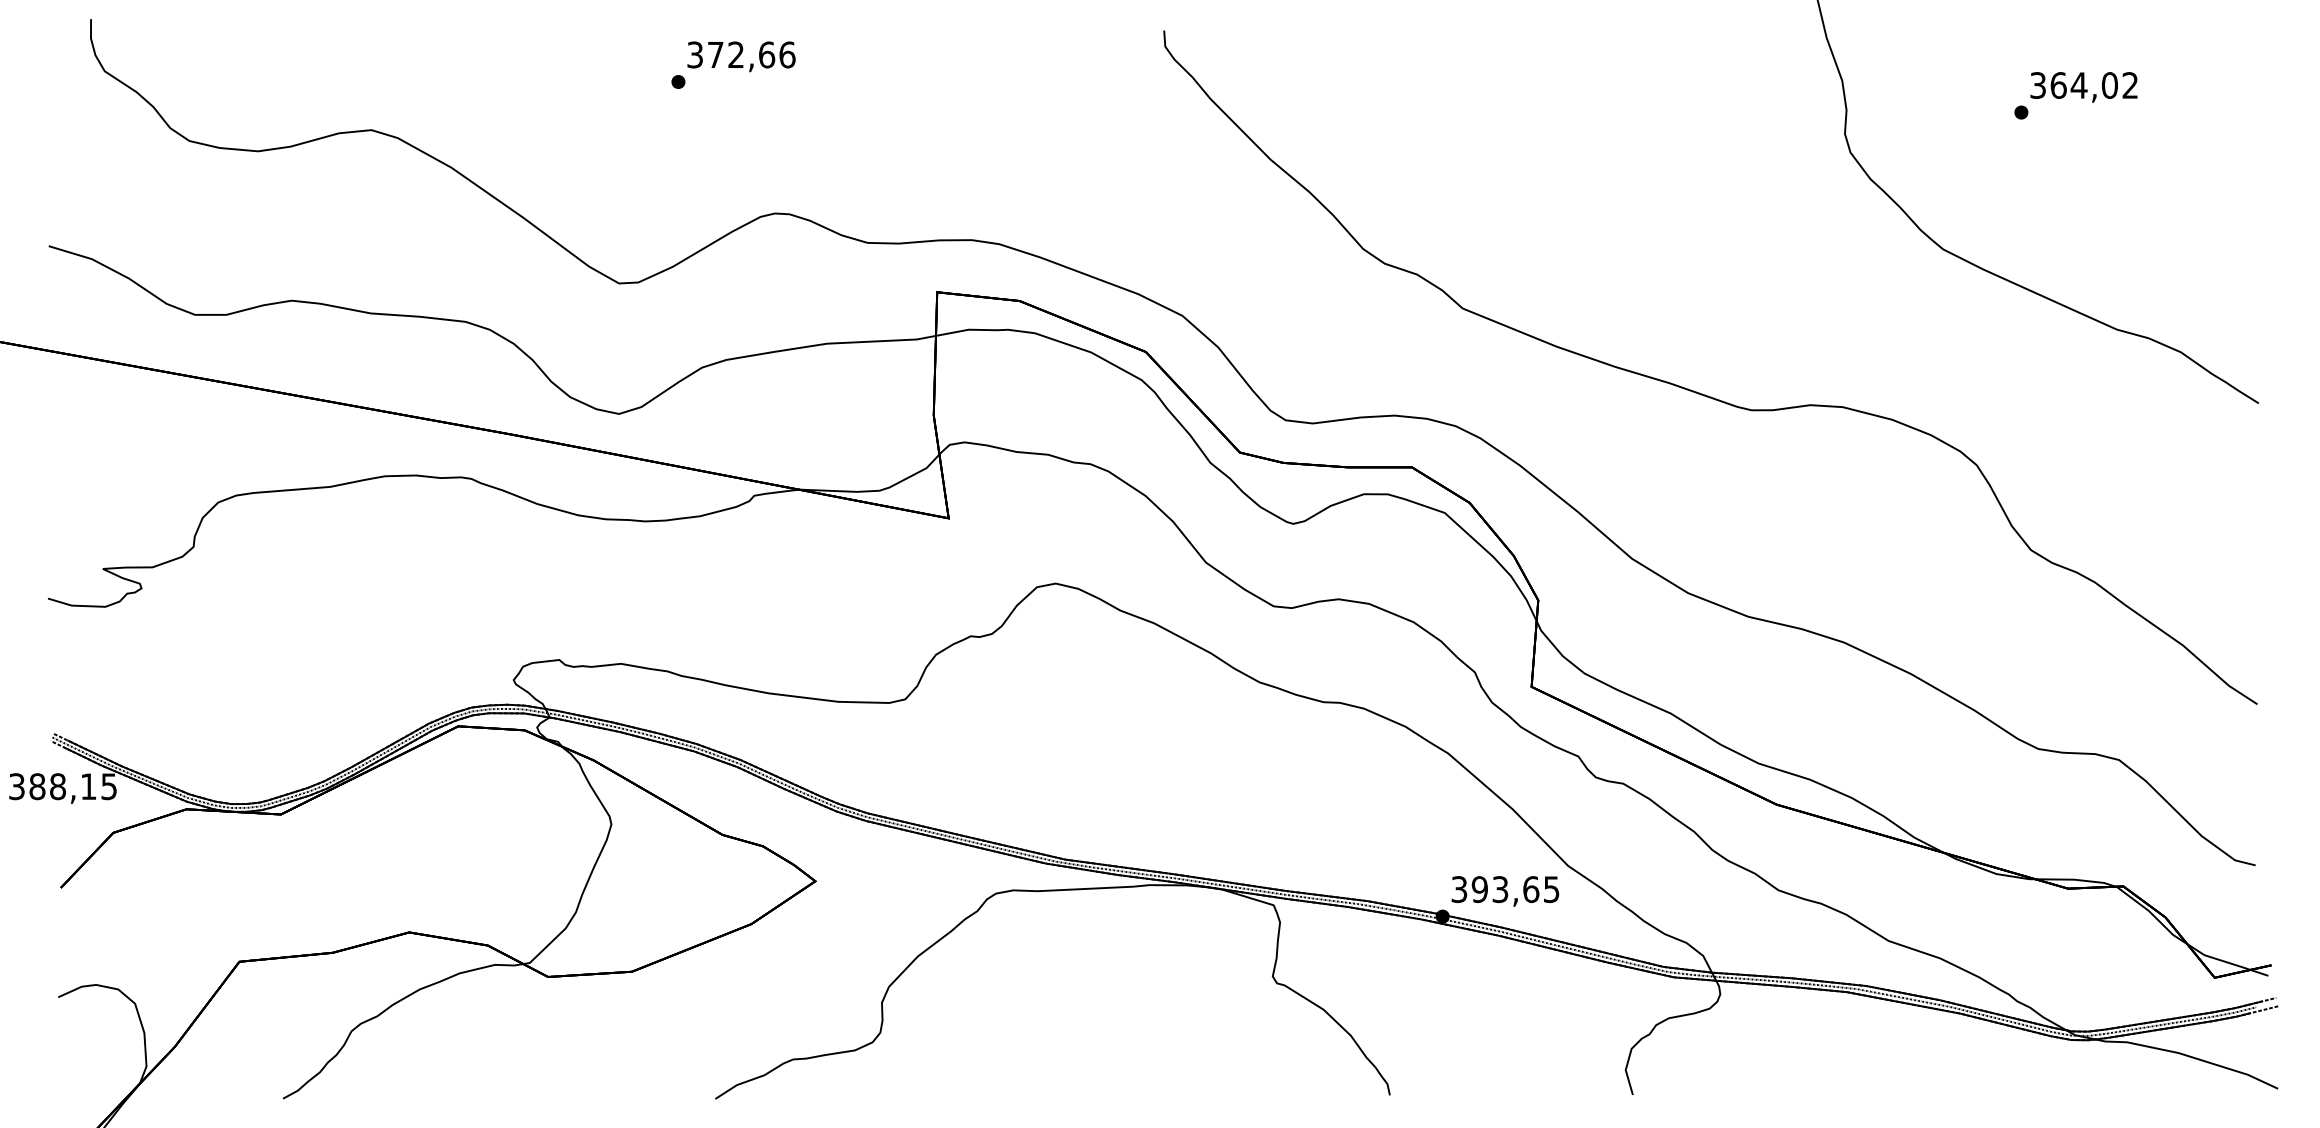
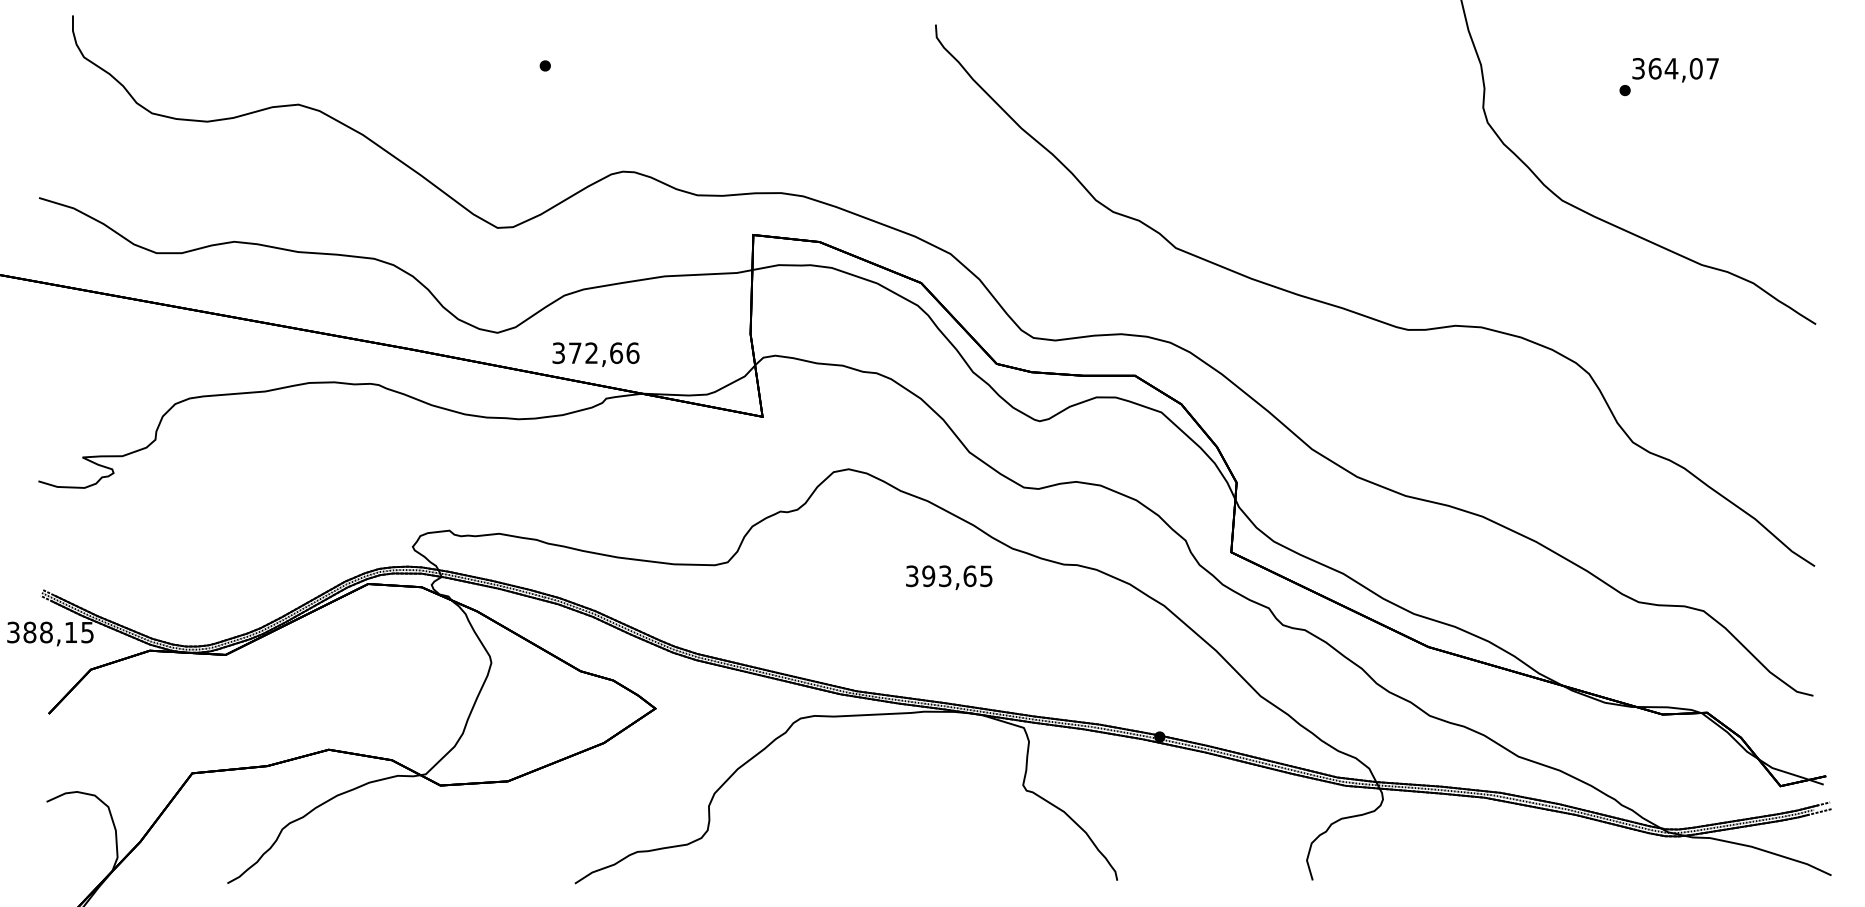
text: (740, 56) -> (595, 354), moved
text: (2130, 85) -> (1712, 68), 364,02 -> 364,07
text: (1505, 891) -> (949, 577), moved

